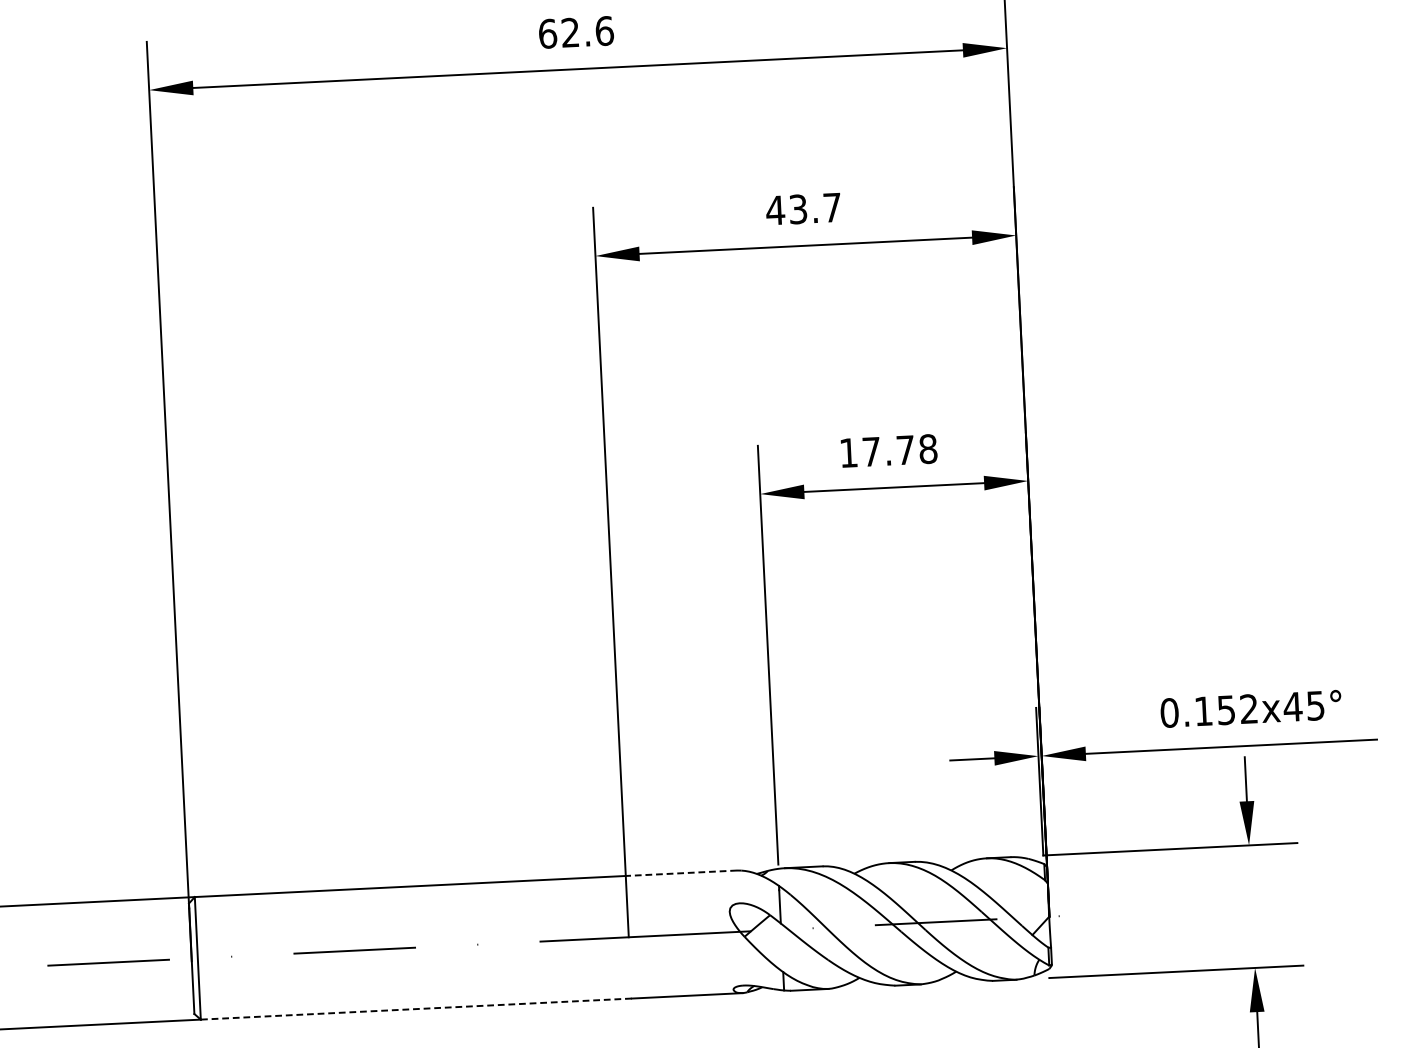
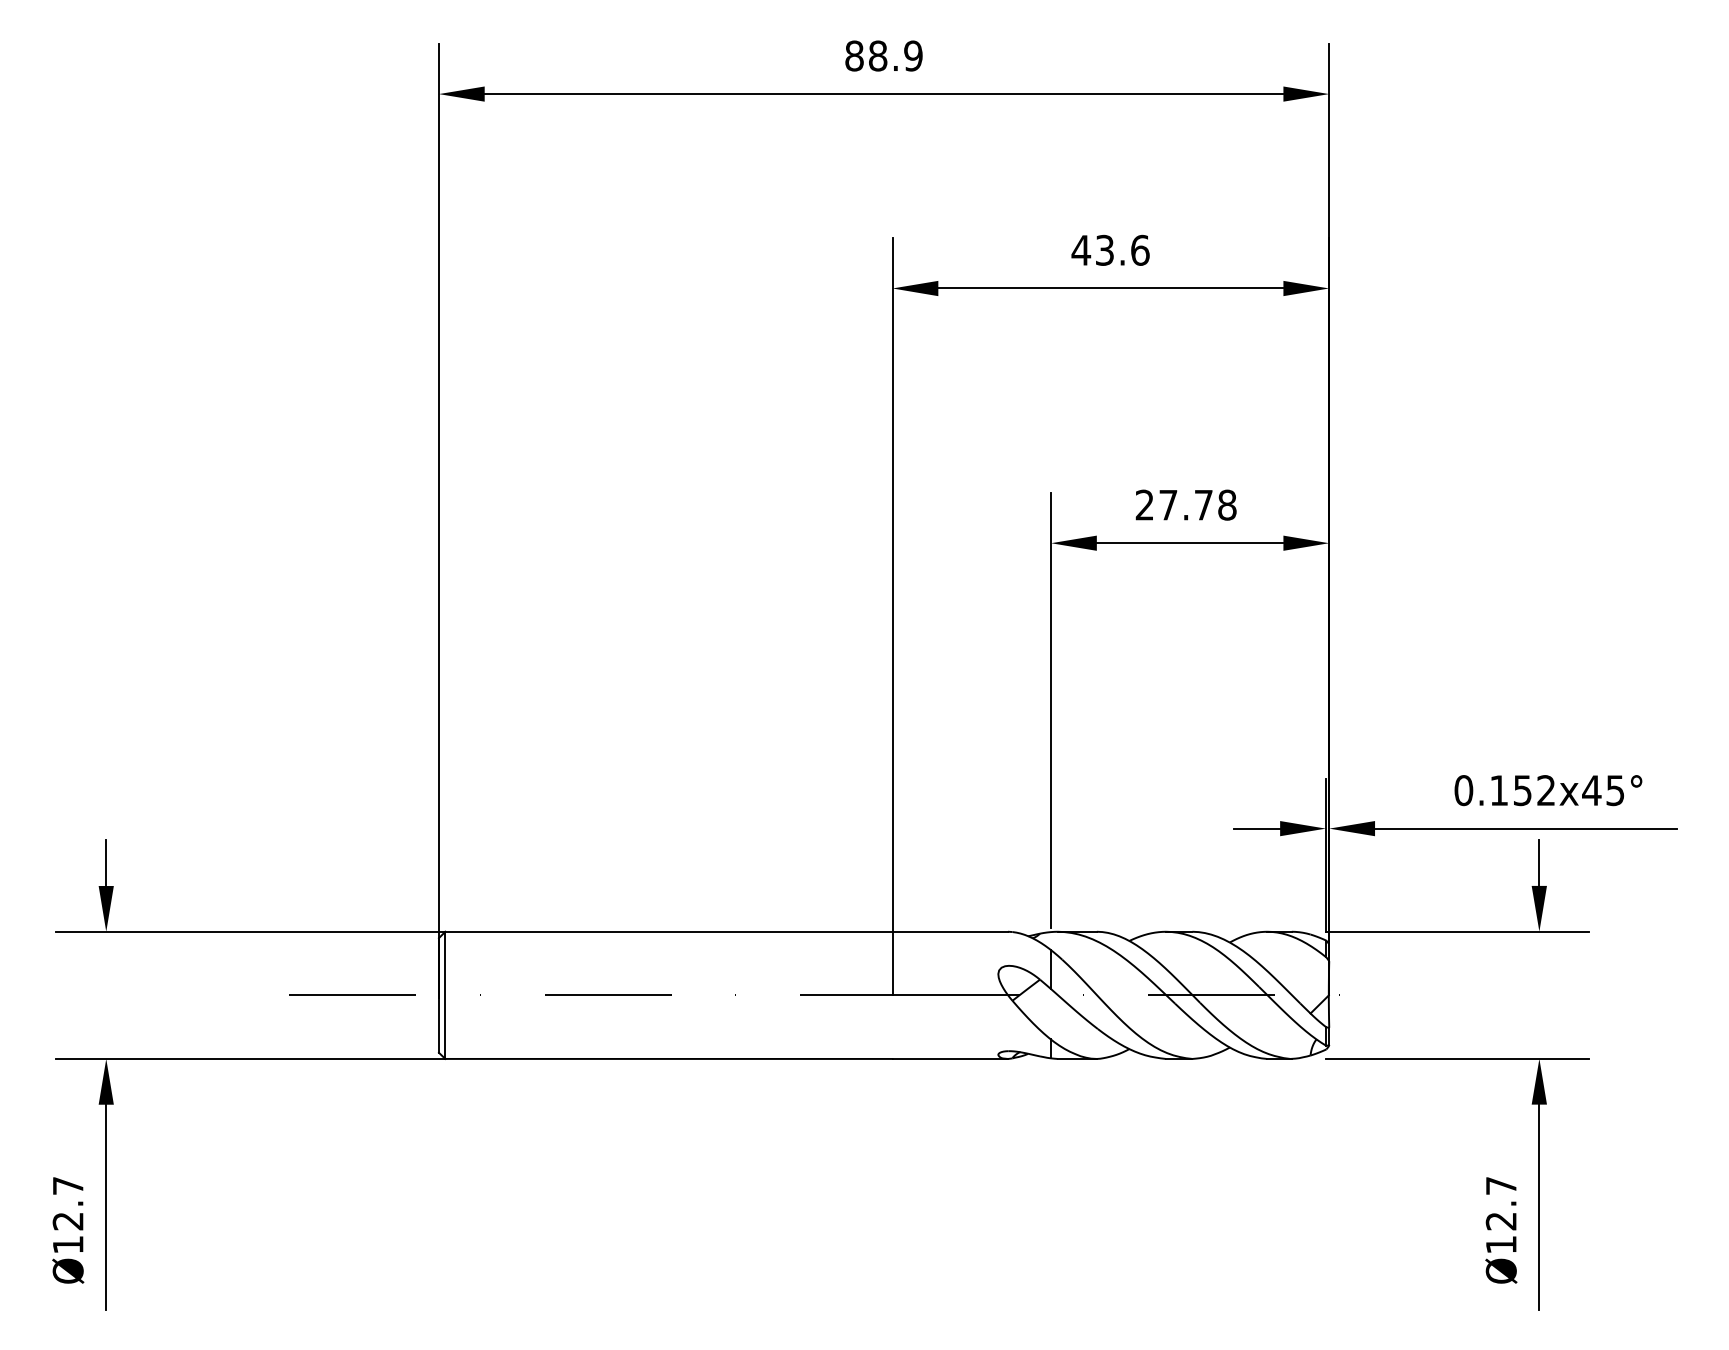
text: (575, 31) -> (883, 55), 62.6 -> 88.9
text: (832, 206) -> (1140, 249), 43.7 -> 43.6
text: (848, 452) -> (1144, 504), 17.78 -> 27.78
line: (681, 872) -> (950, 931), dashed -> solid
line: (415, 1008) -> (668, 1058), dashed -> solid

